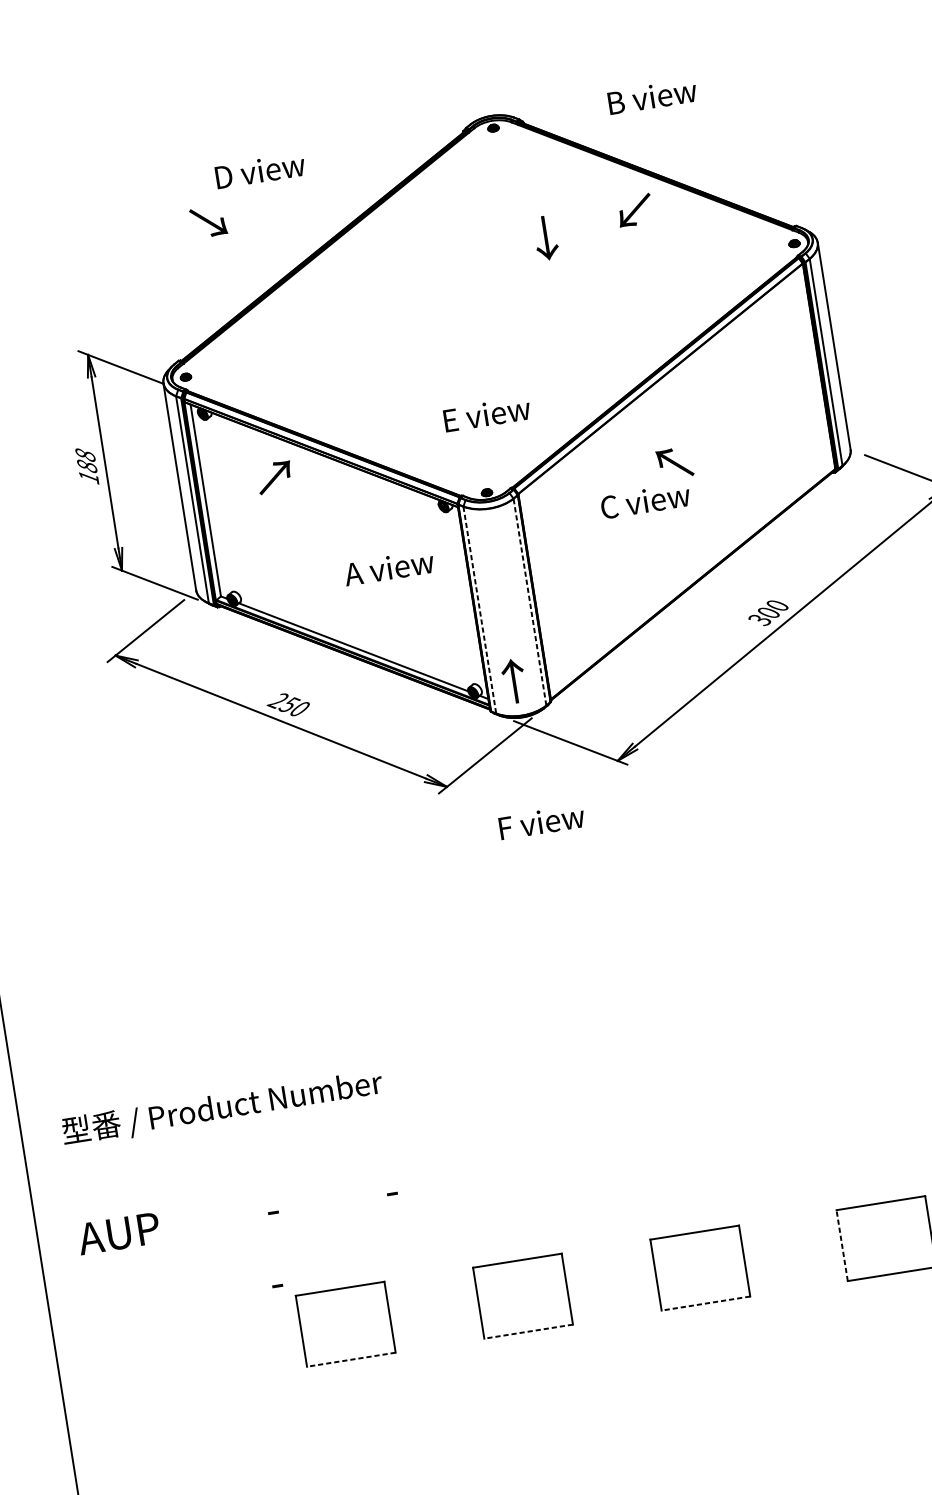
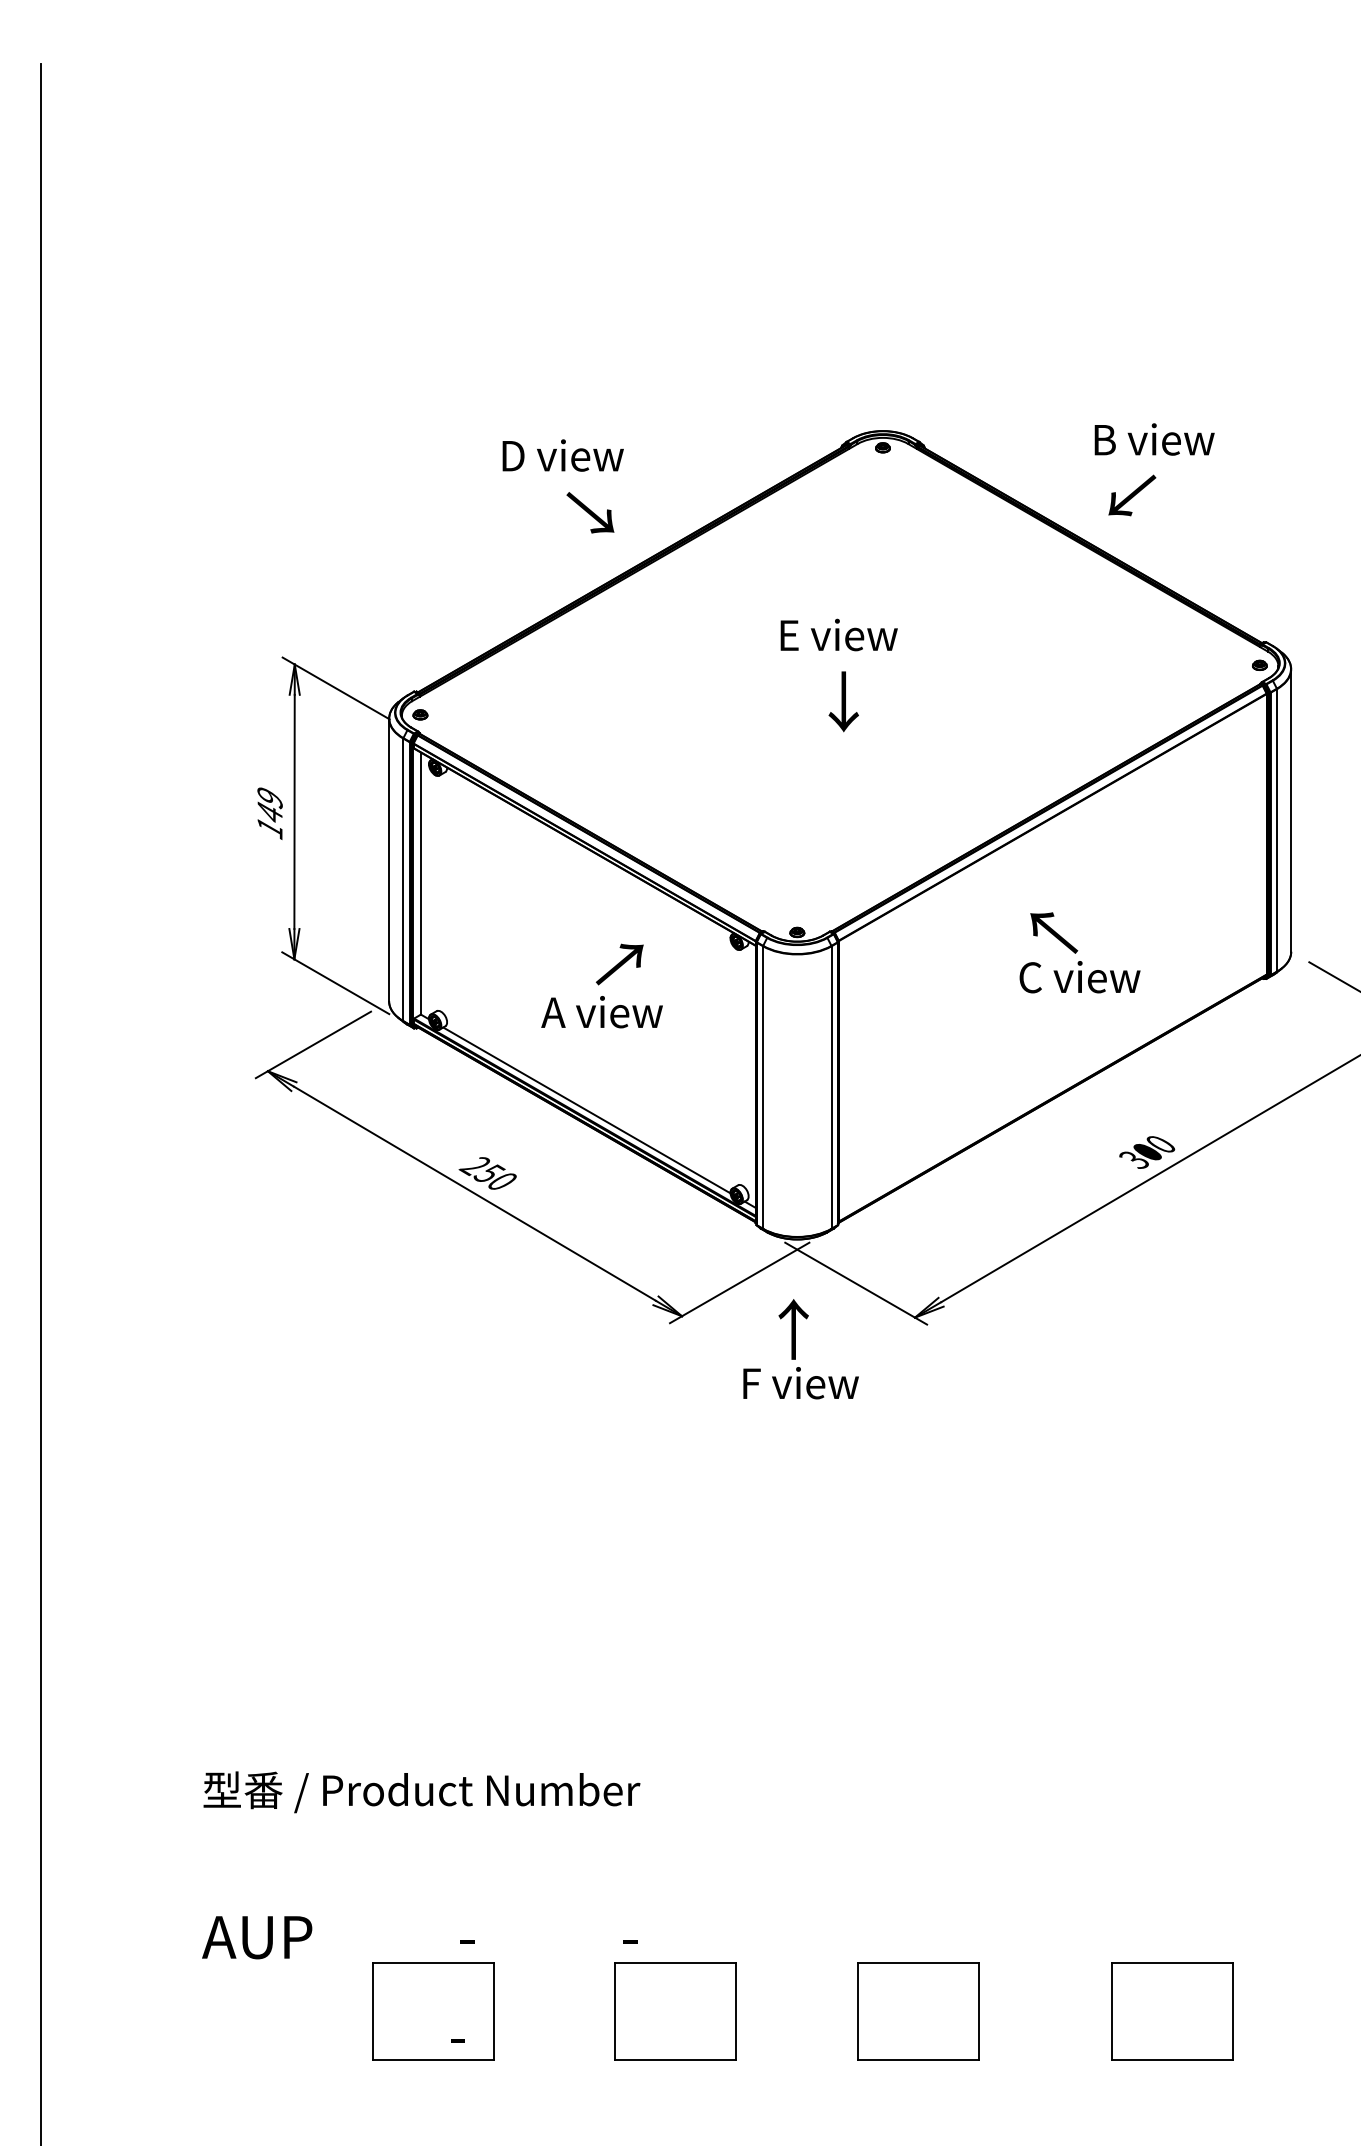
text: (652, 96) -> (1154, 439), moved
text: (635, 210) -> (1132, 495), moved
text: (208, 221) -> (590, 512), moved
text: (545, 238) -> (843, 701), moved
text: (486, 414) -> (838, 634), moved
text: (85, 460) -> (269, 805), 188 -> 149
text: (274, 477) -> (619, 964), moved
text: (645, 501) -> (1079, 977), moved
text: (388, 568) -> (601, 1012), moved
line: (529, 602) -> (831, 1087), dashed -> solid
line: (480, 610) -> (763, 1088), dashed -> solid
text: (513, 681) -> (793, 1329), moved
text: (235, 1191) -> (421, 1906), moved
line: (841, 1245) -> (1111, 2010), dashed -> solid
line: (706, 1303) -> (918, 2059), dashed -> solid
line: (528, 1331) -> (675, 2059), dashed -> solid
line: (351, 1359) -> (433, 2059), dashed -> solid

